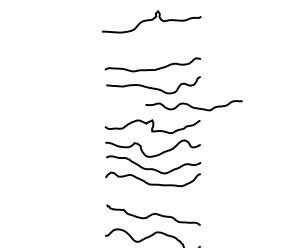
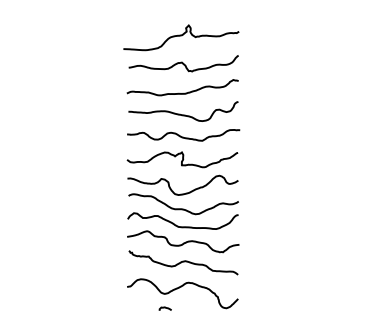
curve: (153, 43) -> (183, 63), added
curve: (193, 106) -> (183, 136), moved
curve: (153, 197) -> (183, 242), added

